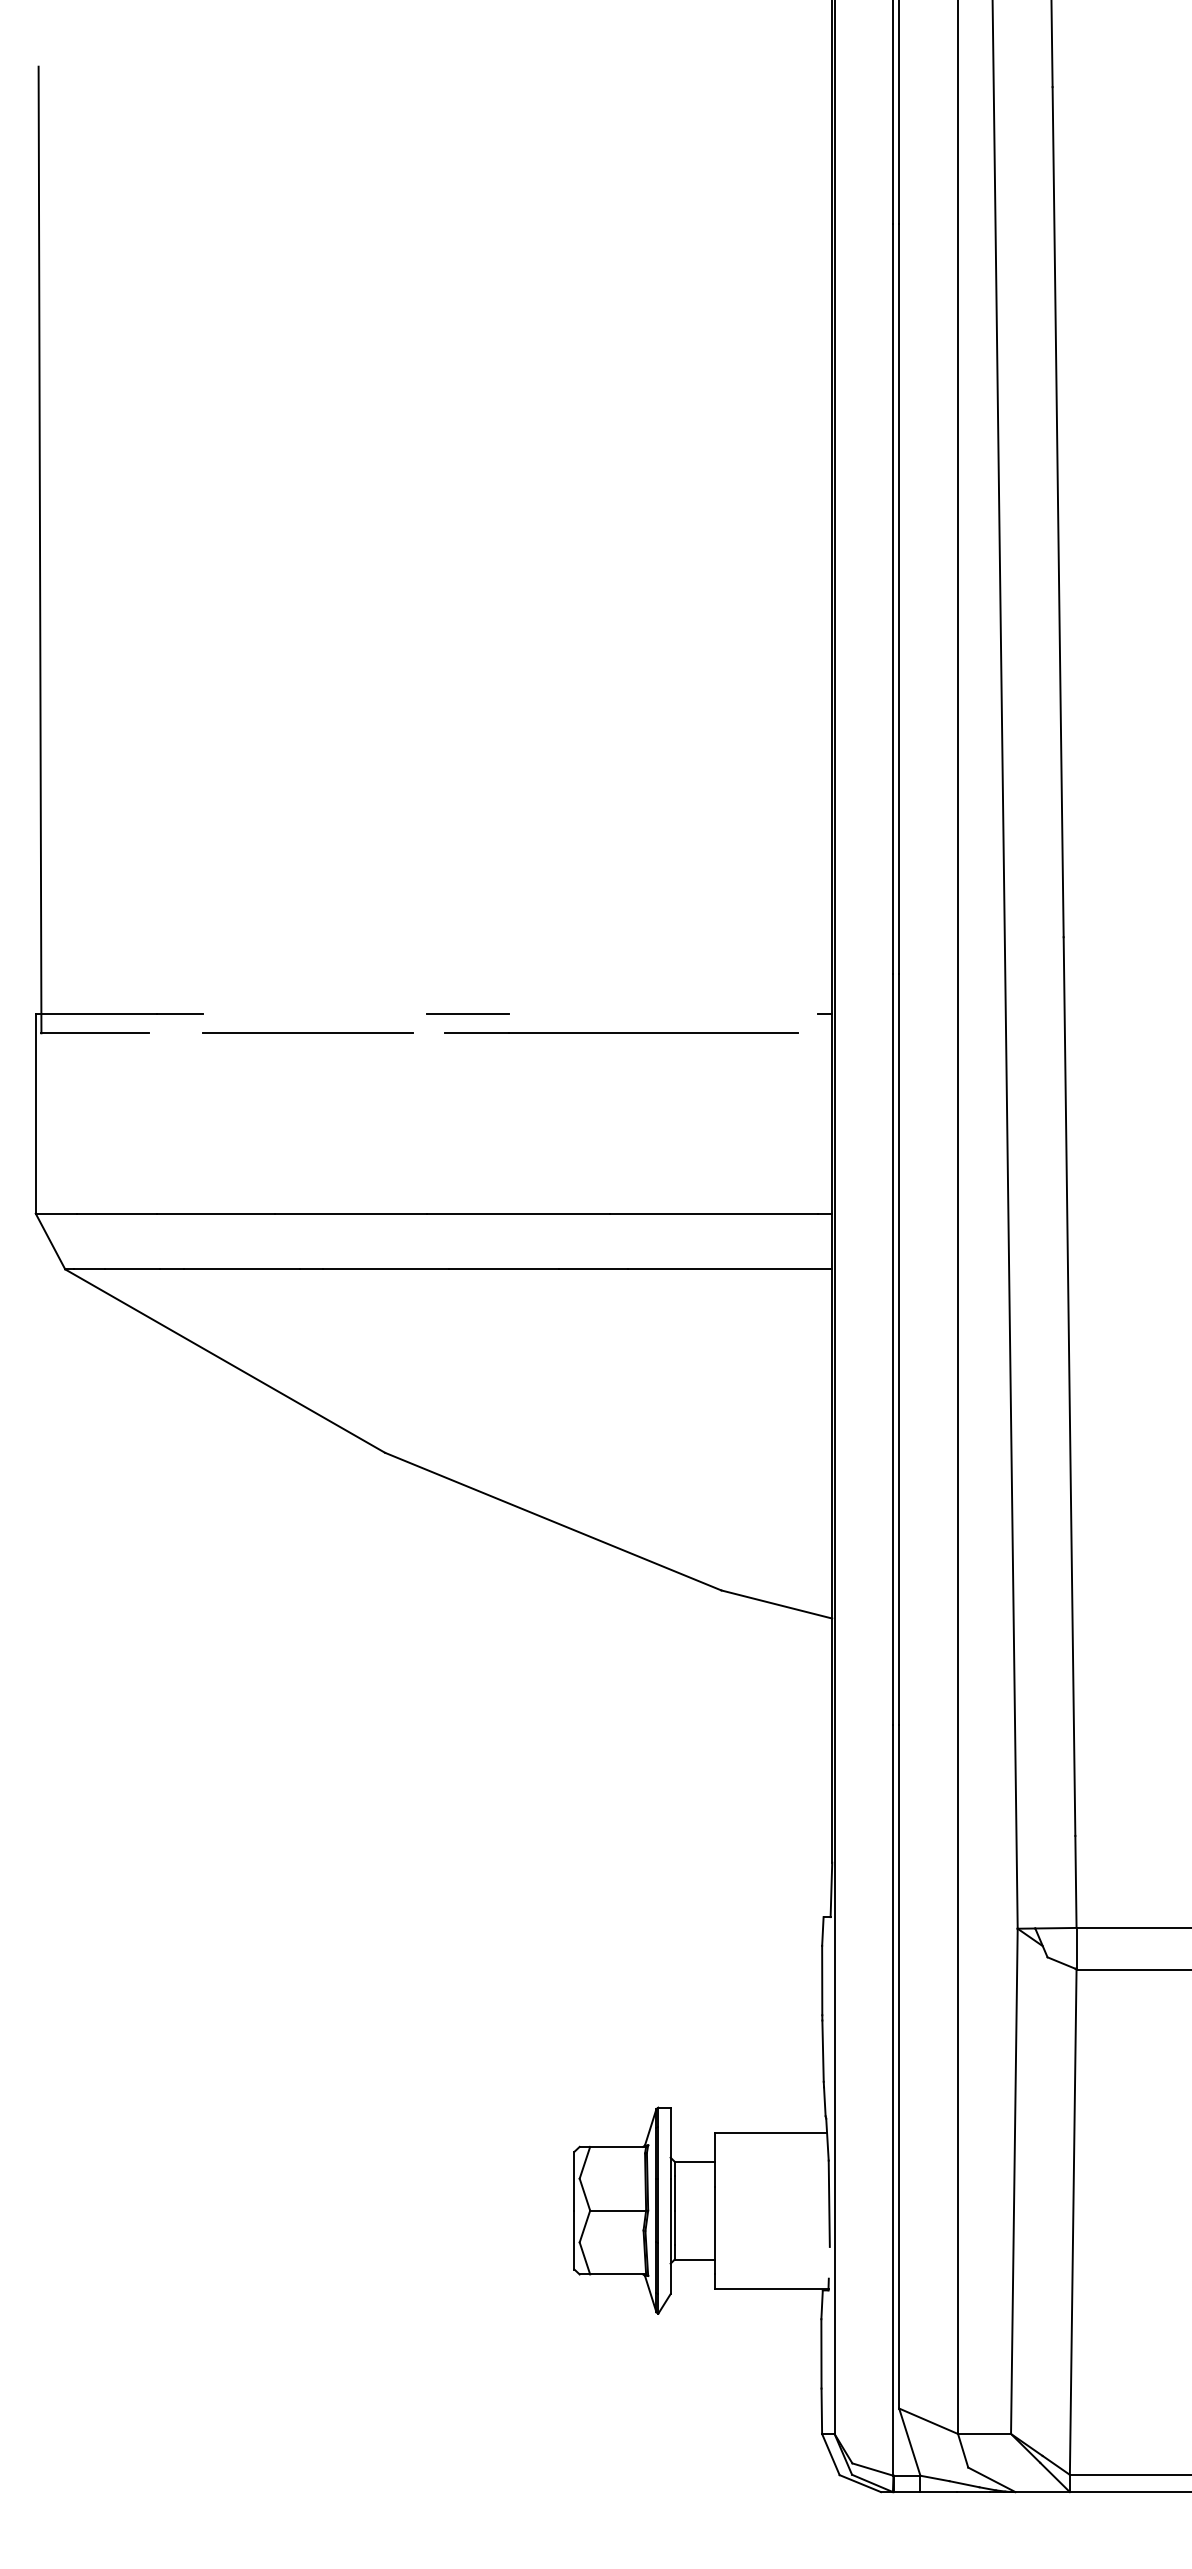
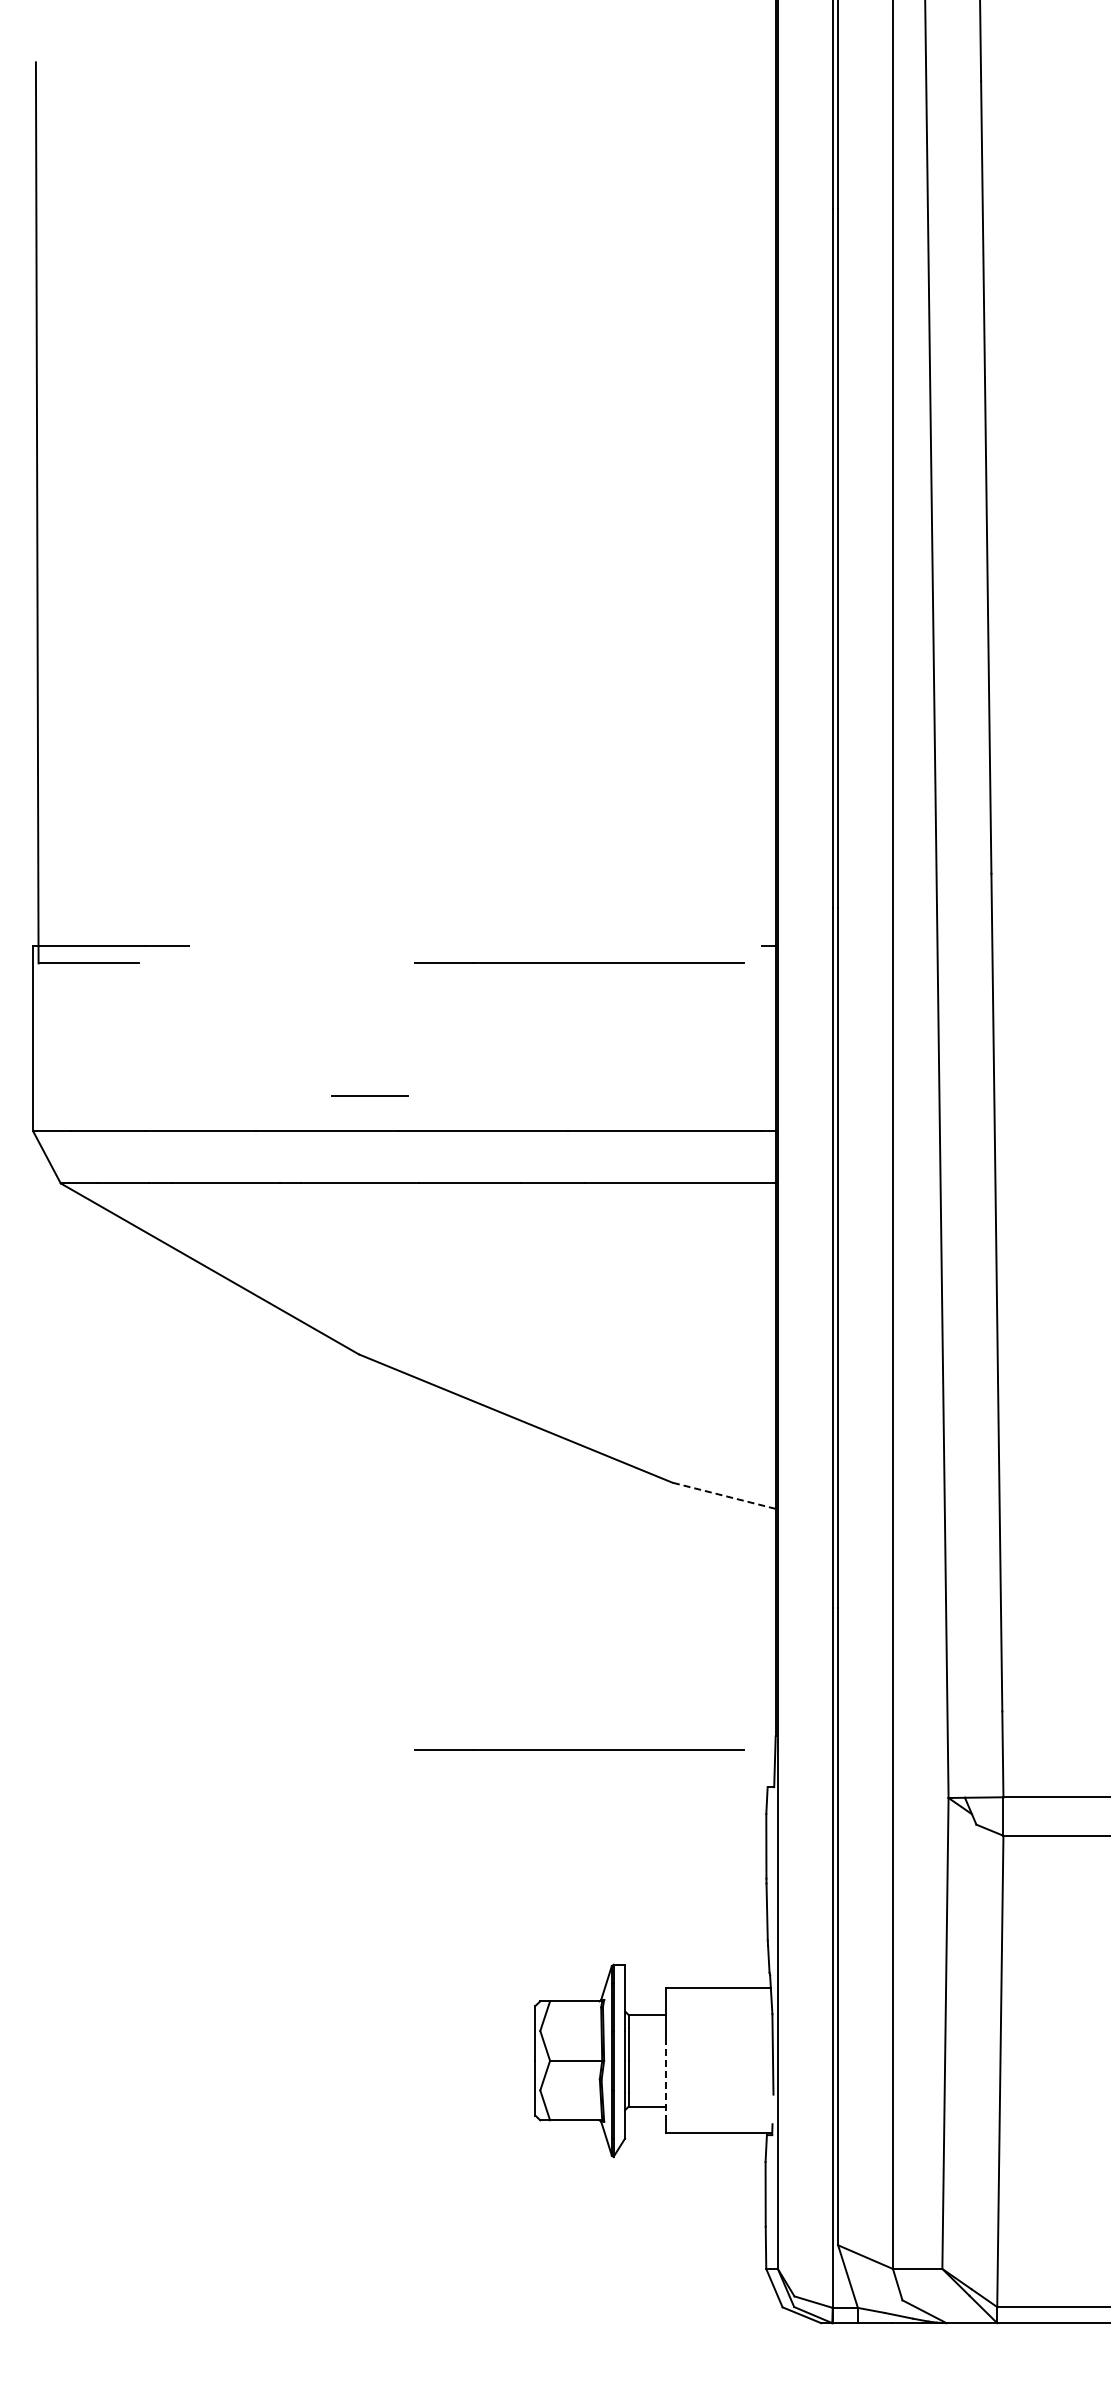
line: (467, 1014) -> (369, 1095), moved
line: (307, 1033) -> (286, 963), removed
line: (776, 1604) -> (723, 1495), solid -> dashed
line: (621, 1876) -> (579, 1749), added
line: (715, 2229) -> (666, 2078), solid -> dashed

